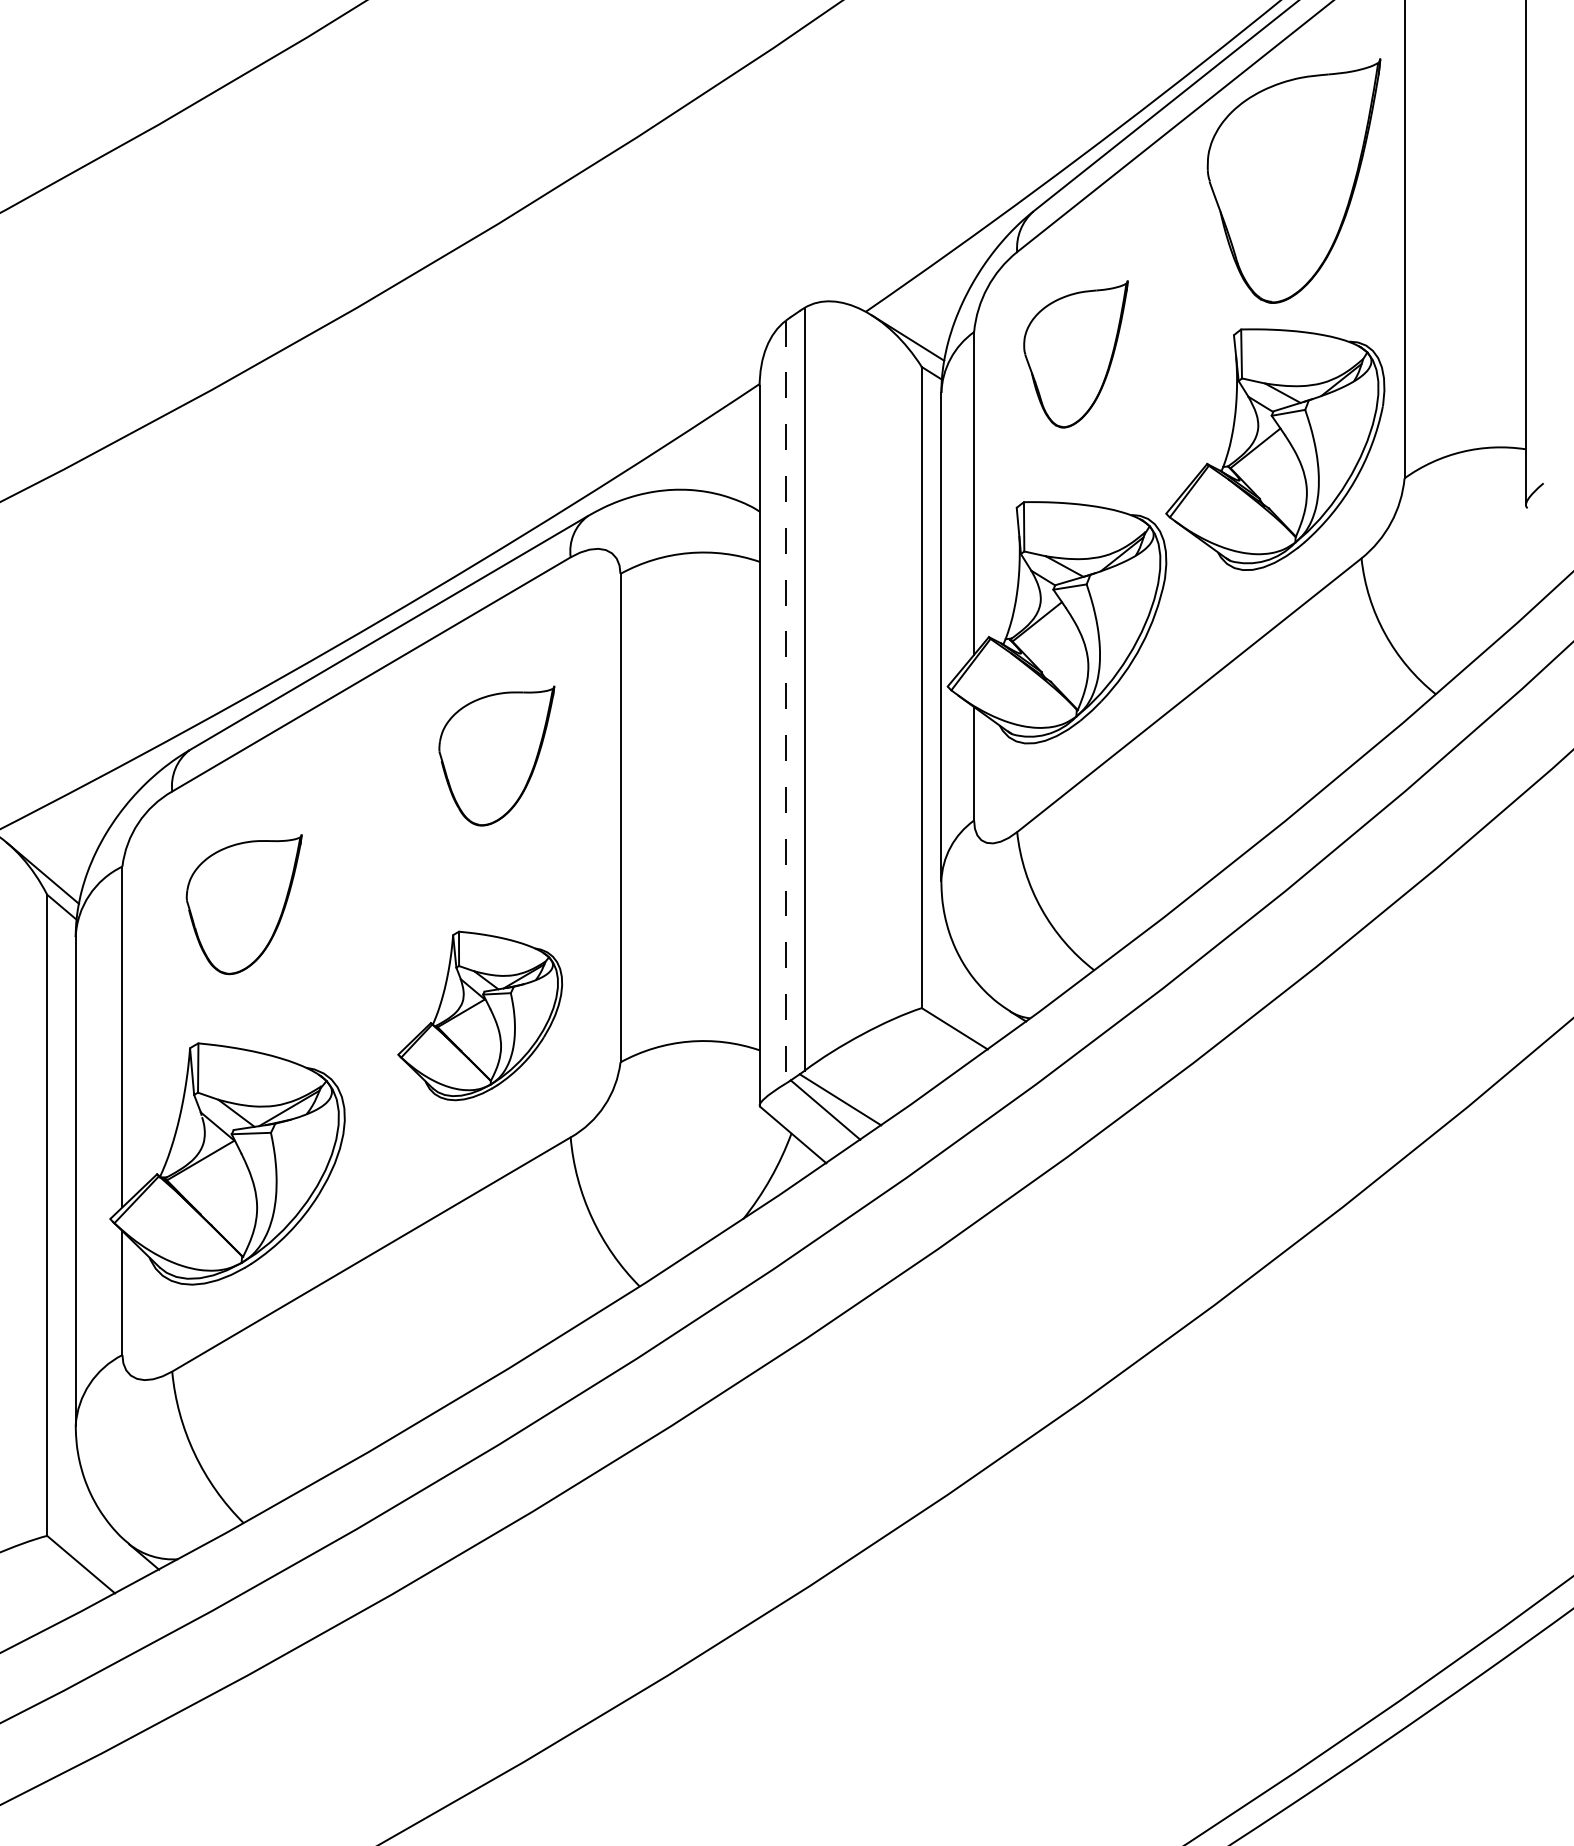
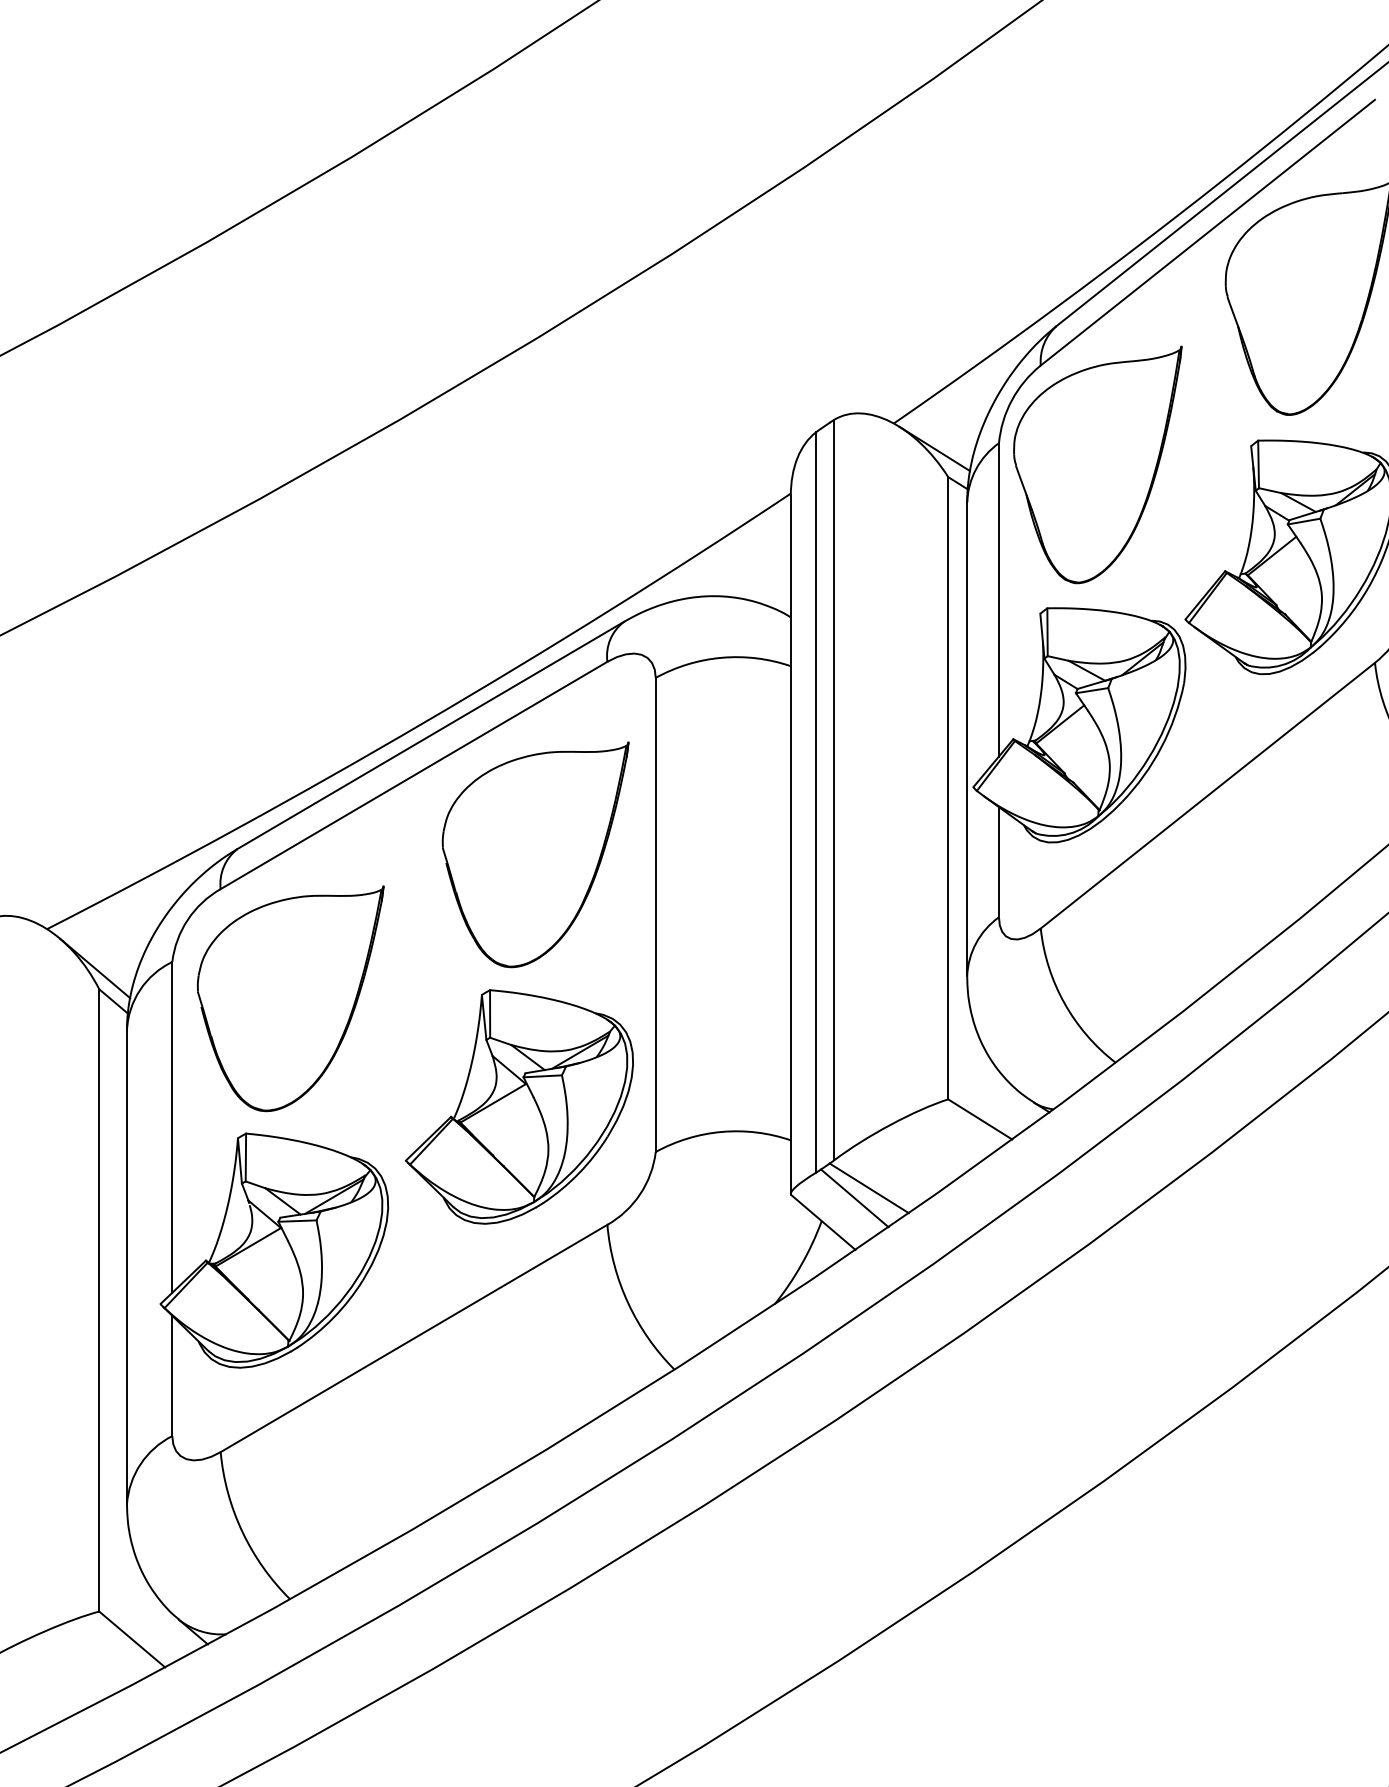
part: (1075, 354) -> (1097, 464), size x1.67
line: (786, 702) -> (816, 802), dashed -> solid
part: (496, 755) -> (535, 854), size x1.67
part: (243, 904) -> (289, 998), size x1.67
part: (480, 1015) -> (519, 1106), size x1.43

